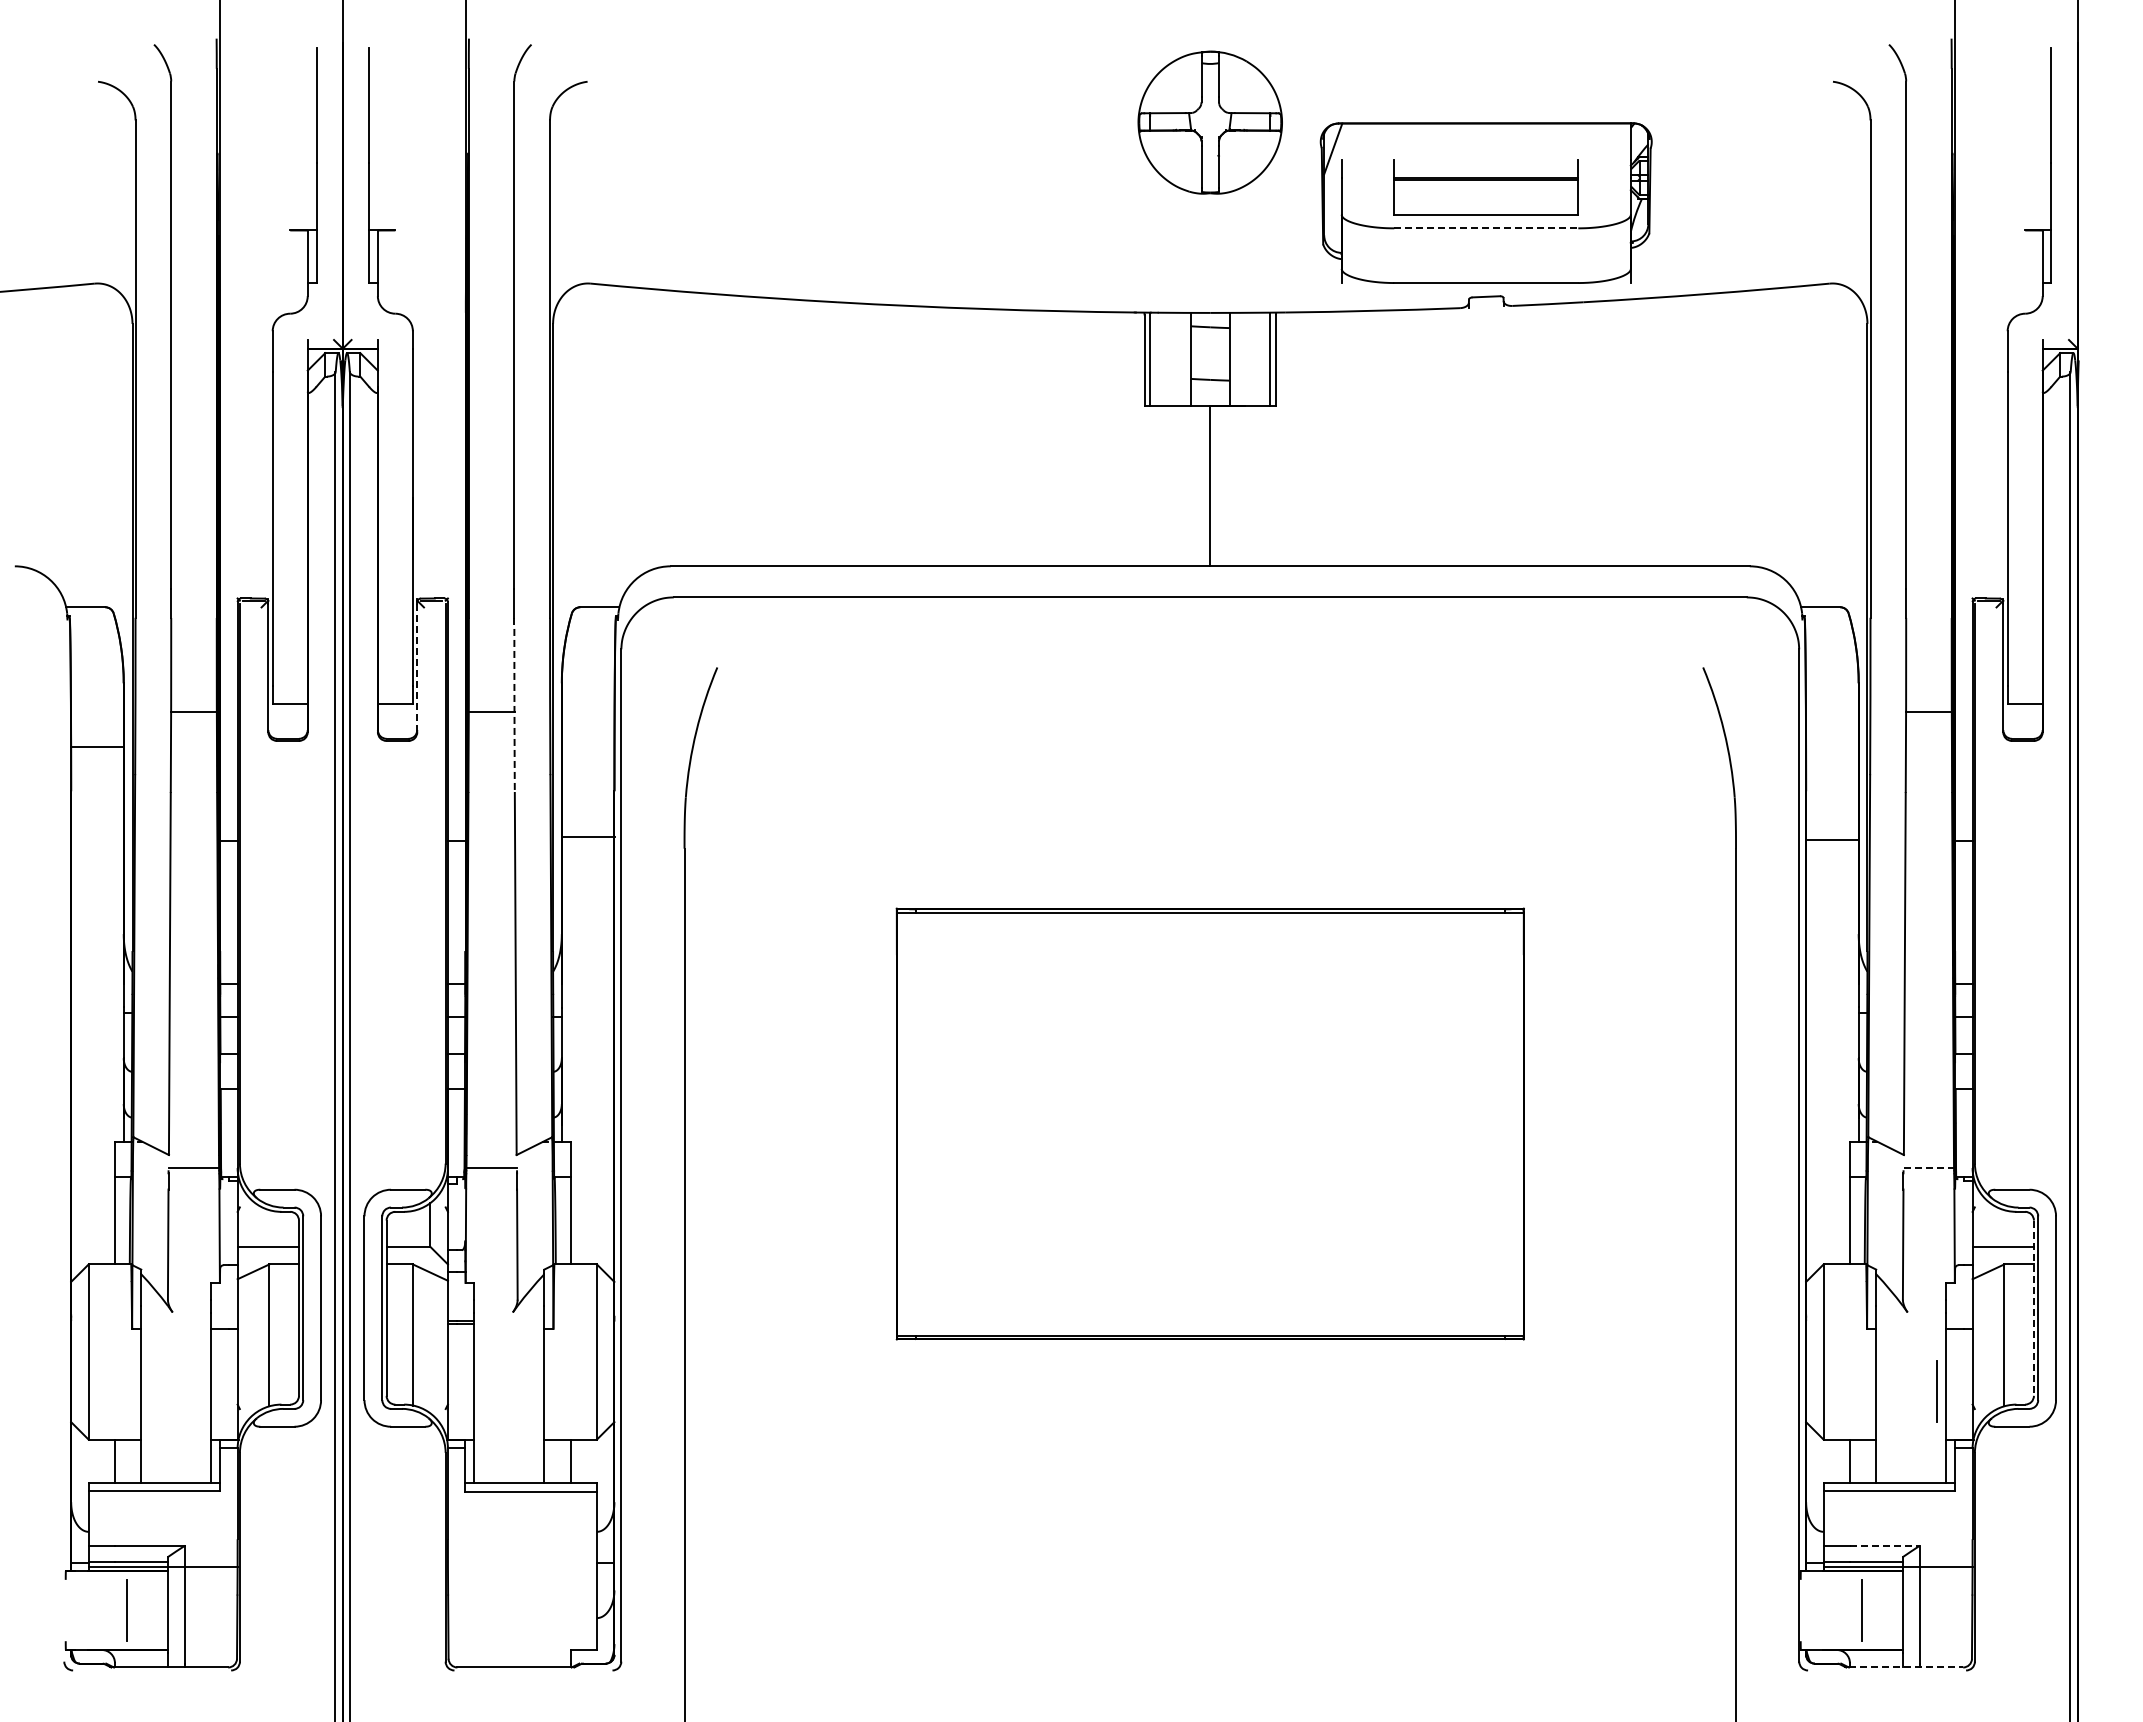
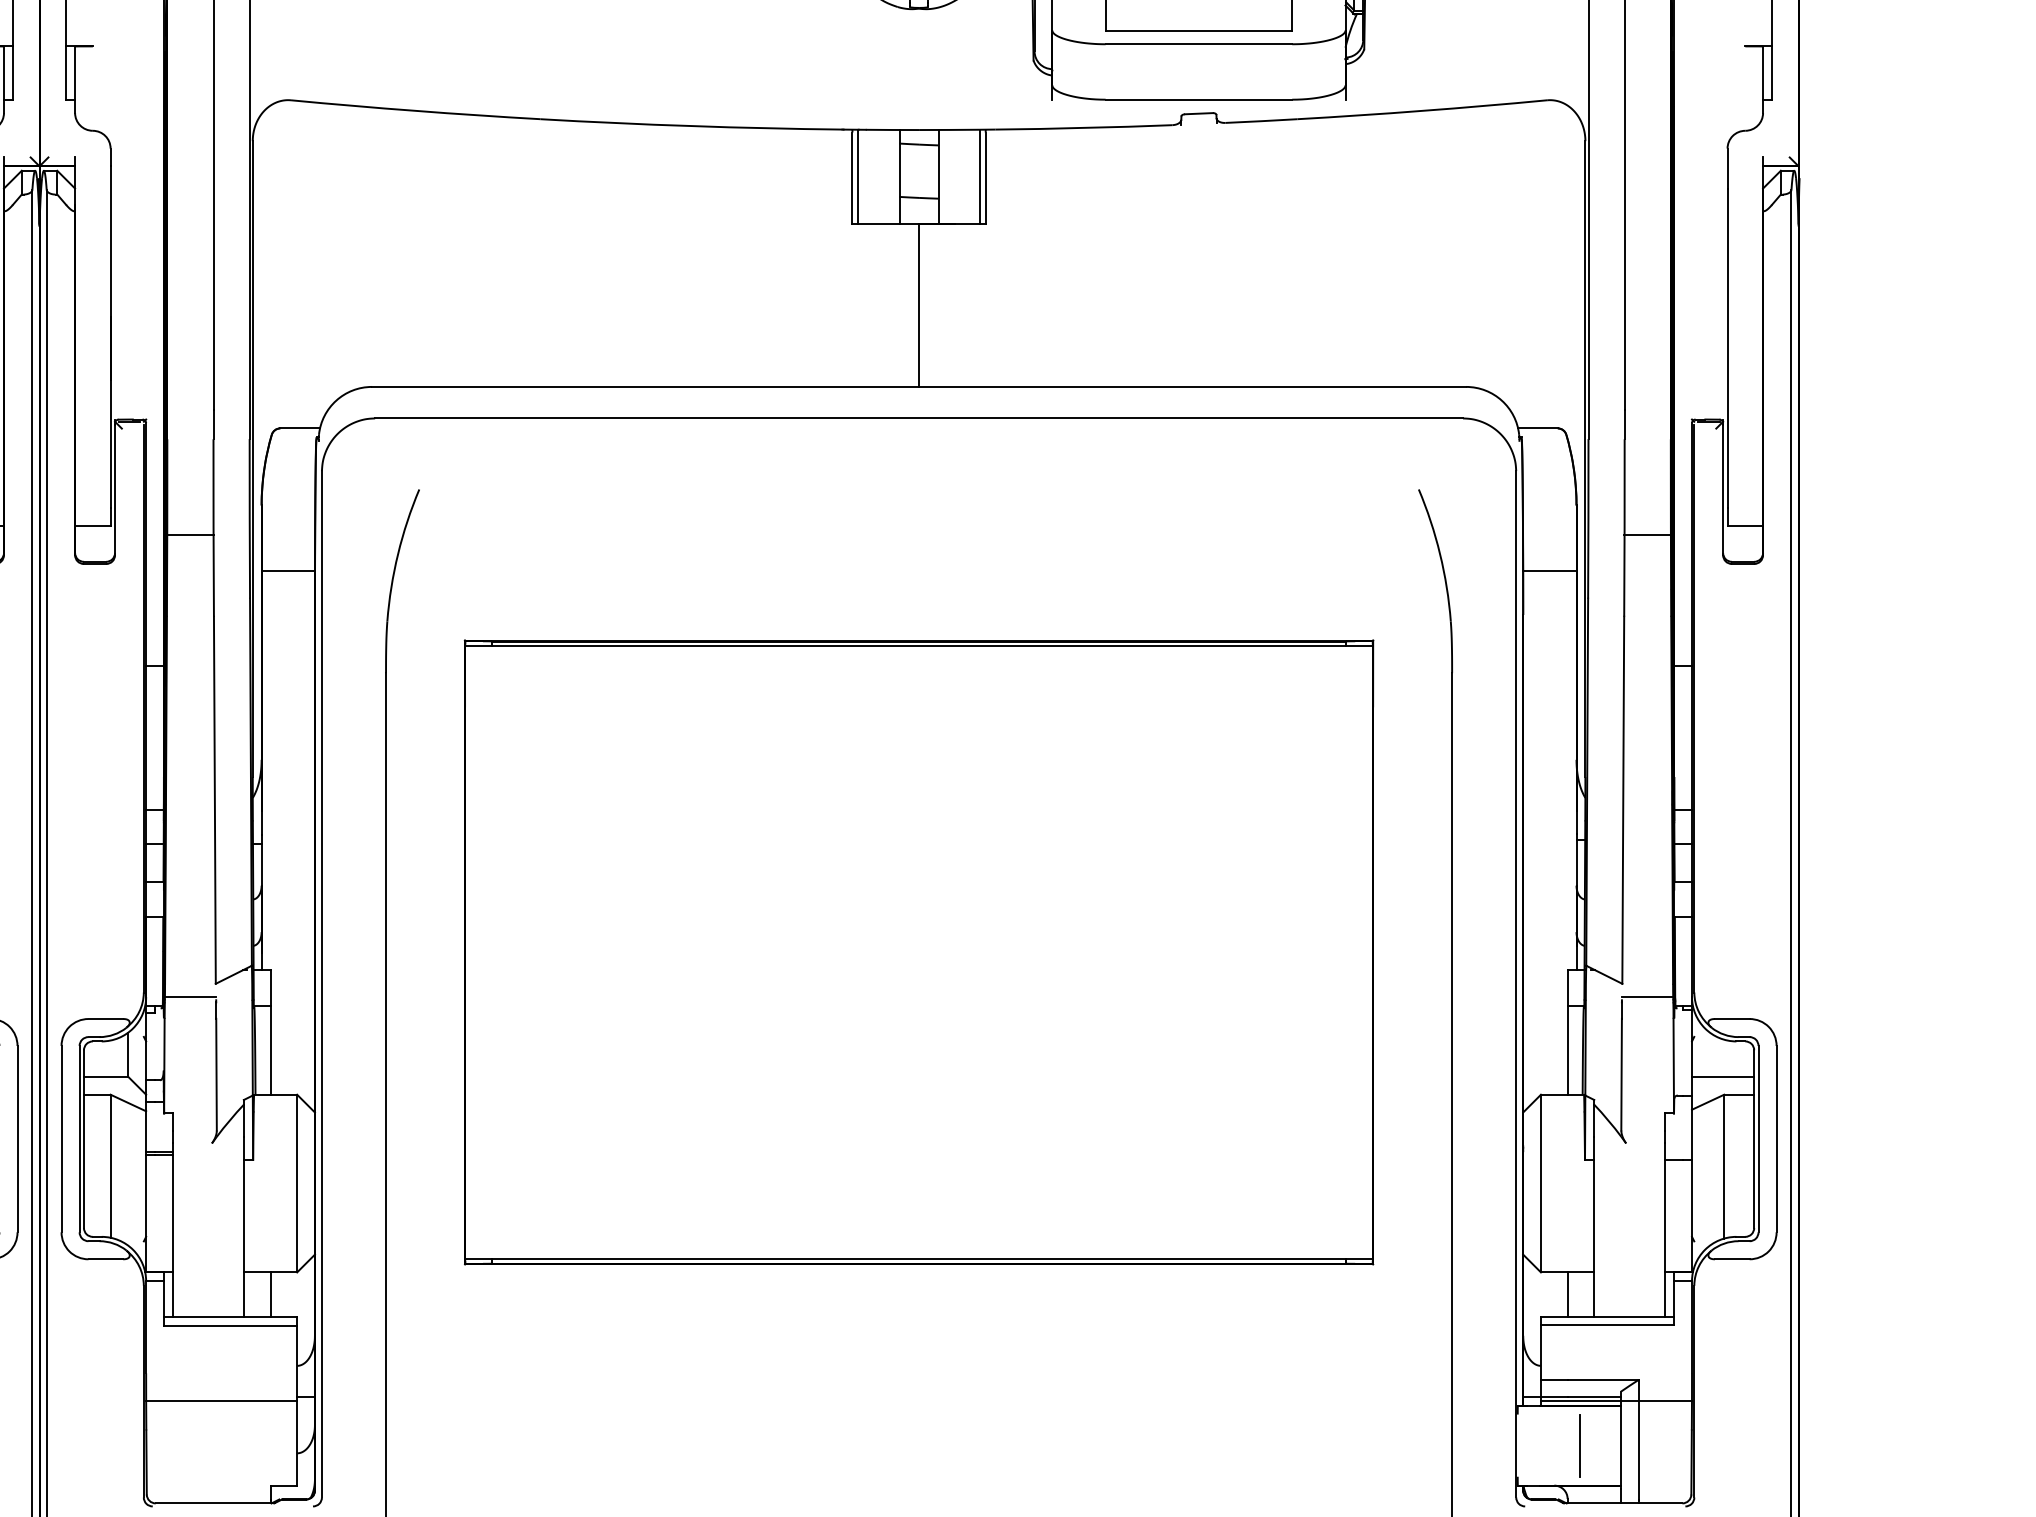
line: (1486, 228) -> (1199, 44), dashed -> solid
line: (417, 668) -> (115, 490), dashed -> solid
arc: (514, 705) -> (213, 528), dashed -> solid
line: (587, 837) -> (287, 570), moved
line: (1832, 840) -> (1549, 570), moved
part: (1210, 1123) -> (919, 951), size x1.43
line: (1929, 1167) -> (1648, 996), dashed -> solid
line: (2033, 1308) -> (1753, 1139), dashed -> solid
line: (1936, 1391) -> (1655, 1223), removed
line: (1885, 1545) -> (1603, 1379), dashed -> solid
line: (521, 1566) -> (220, 1401), added
line: (1906, 1667) -> (1624, 1503), dashed -> solid

